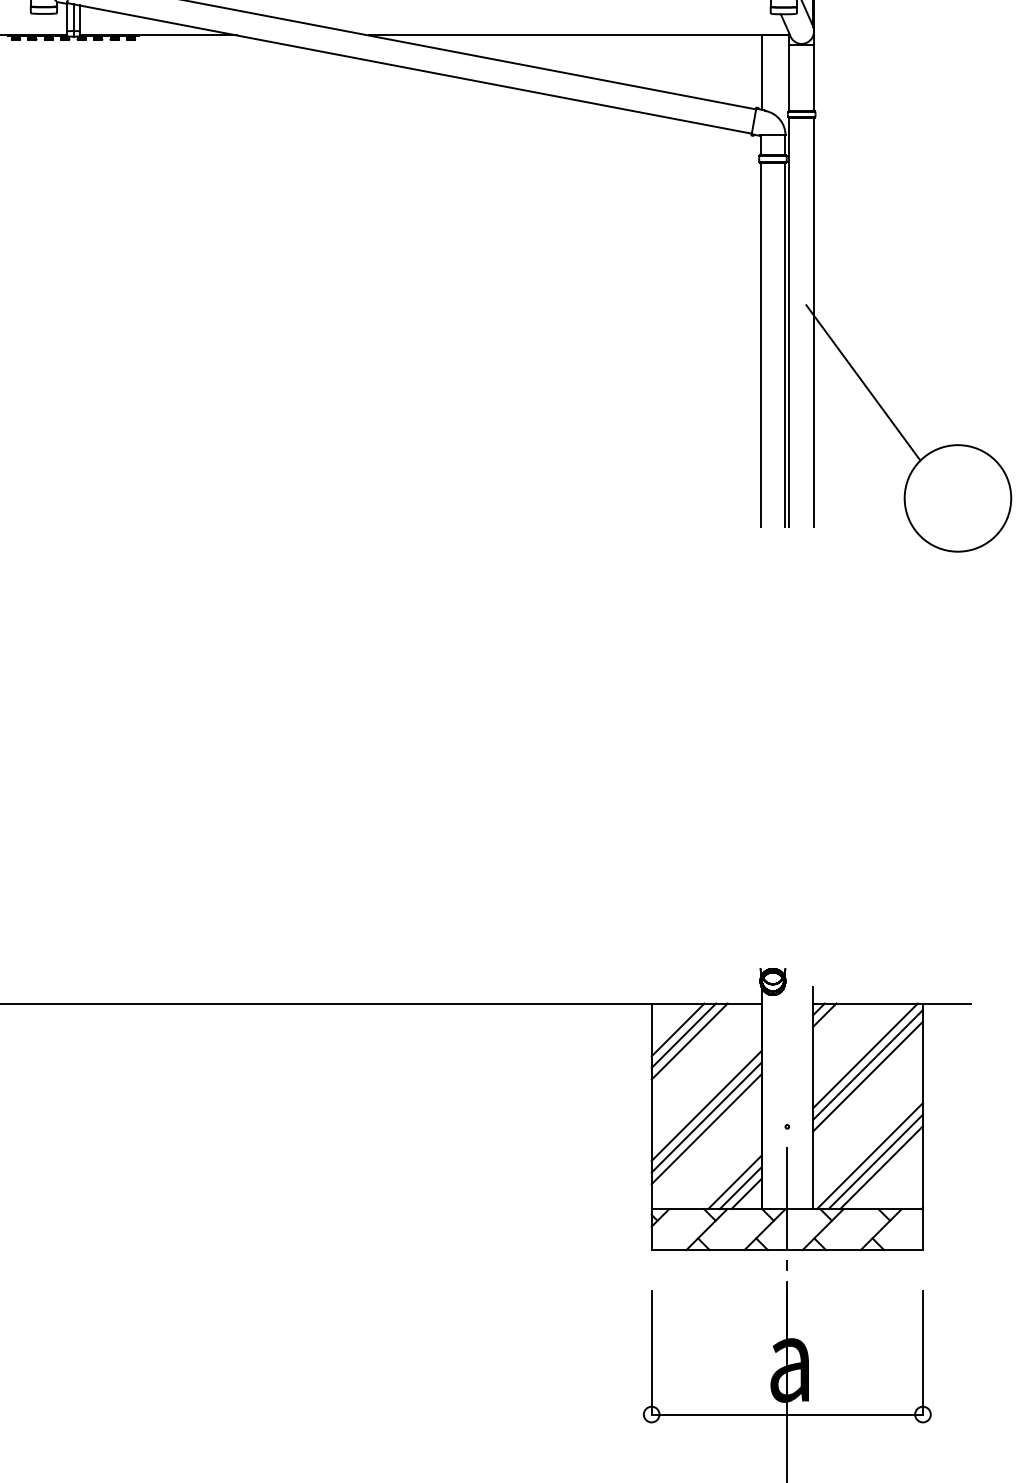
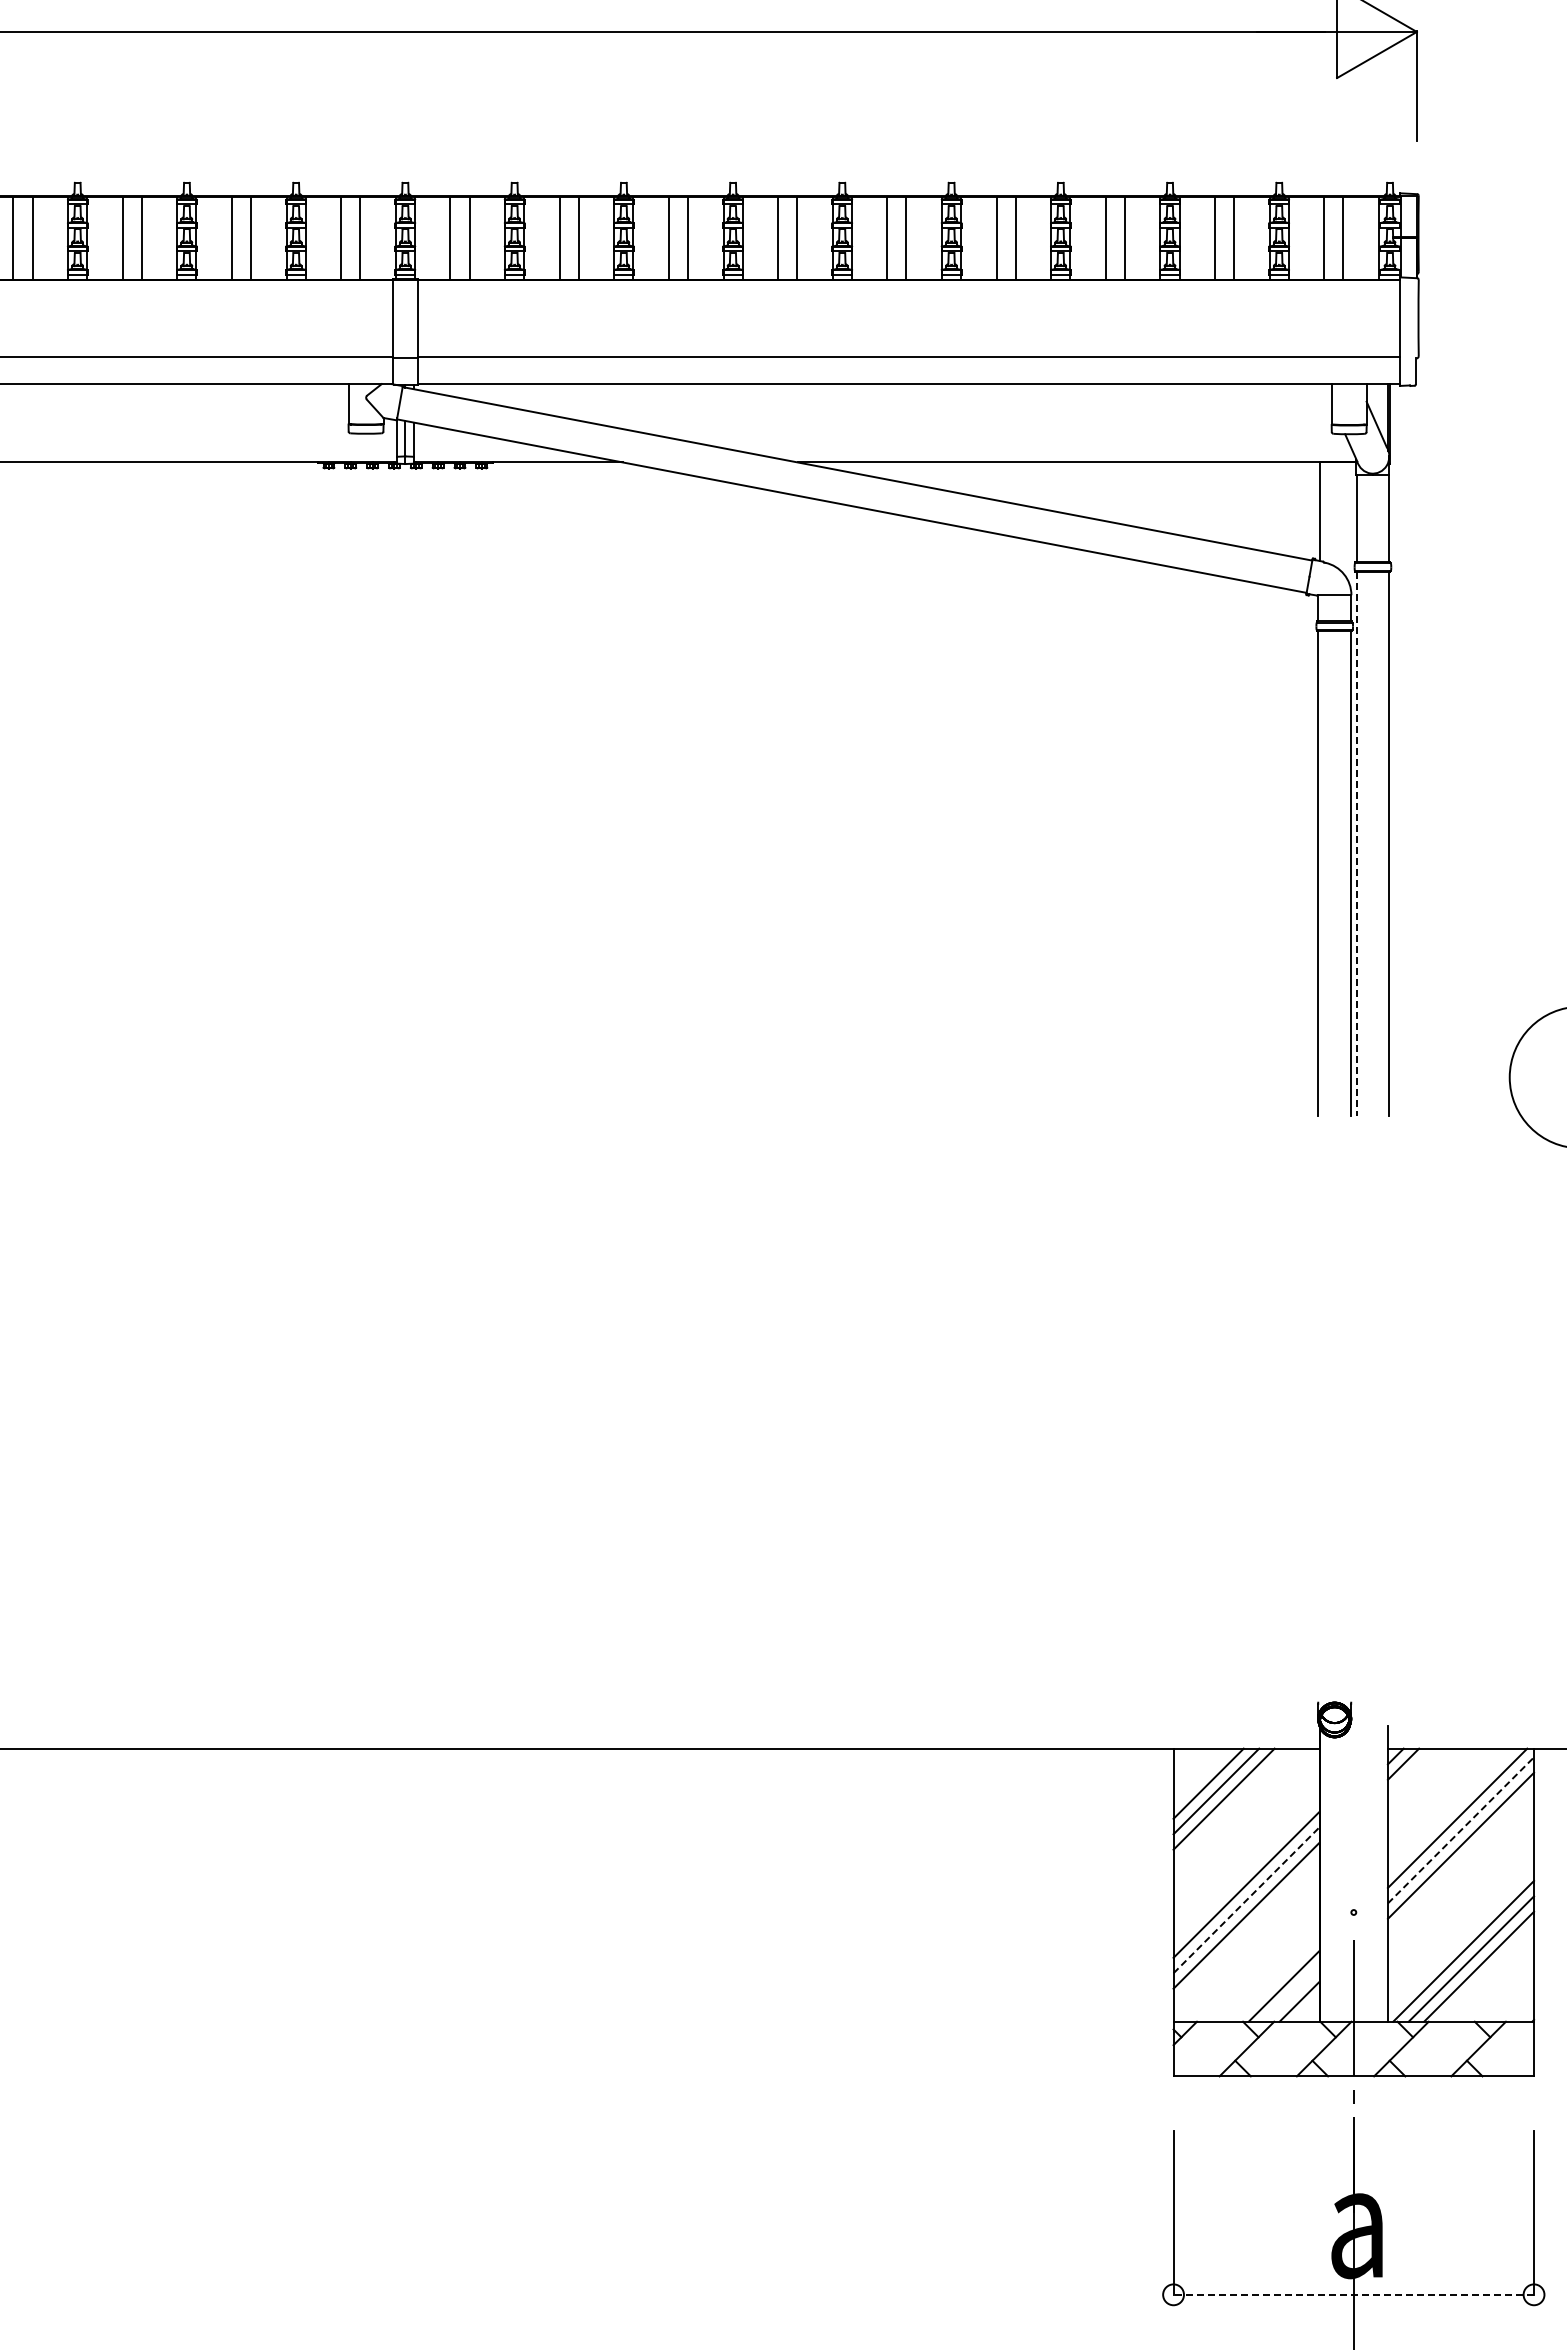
line: (789, 322) -> (1356, 843), solid -> dashed
line: (863, 382) -> (1454, 923), removed
line: (868, 1065) -> (1461, 1830), solid -> dashed
line: (706, 1117) -> (1246, 1899), solid -> dashed
line: (740, 1187) -> (1291, 1993), removed
line: (787, 1414) -> (1353, 2294), solid -> dashed

